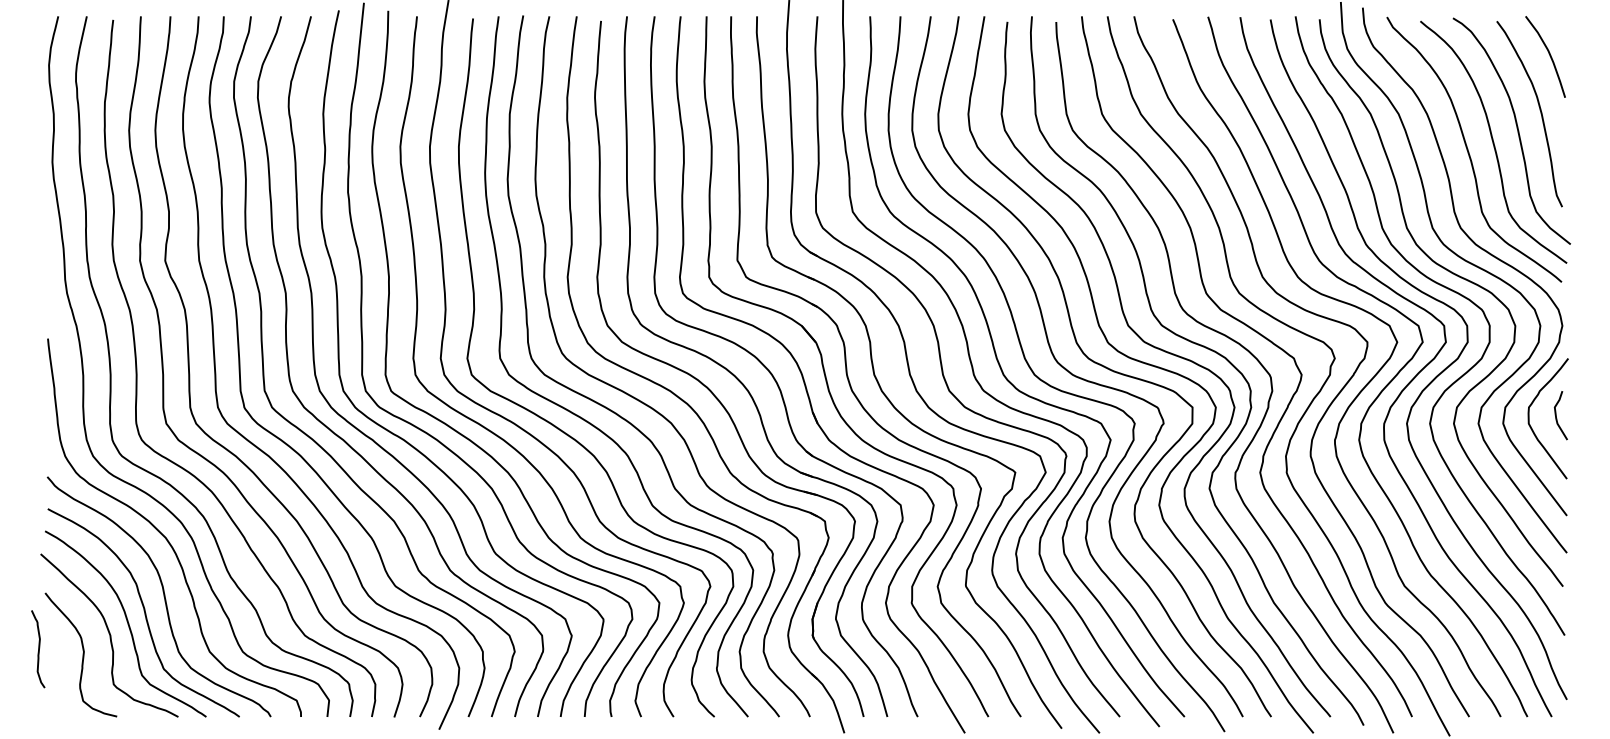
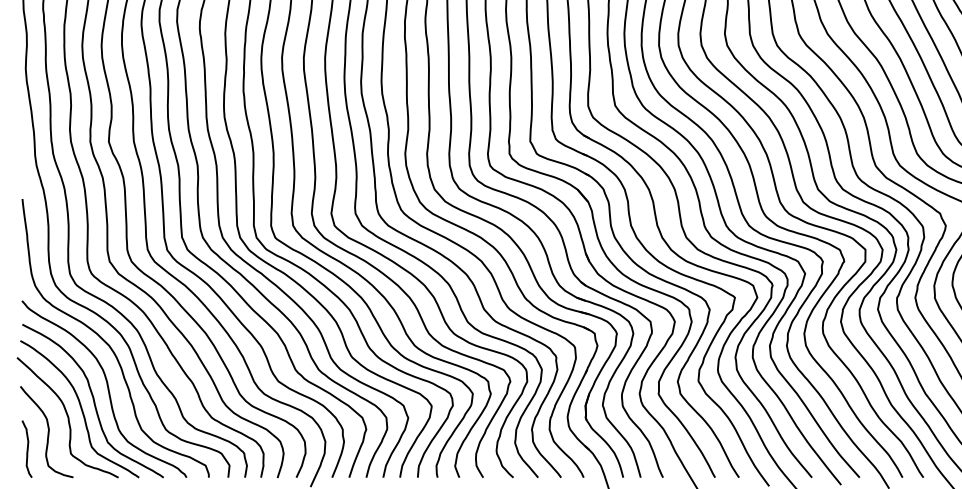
curve: (38, 649) -> (27, 449), moved

